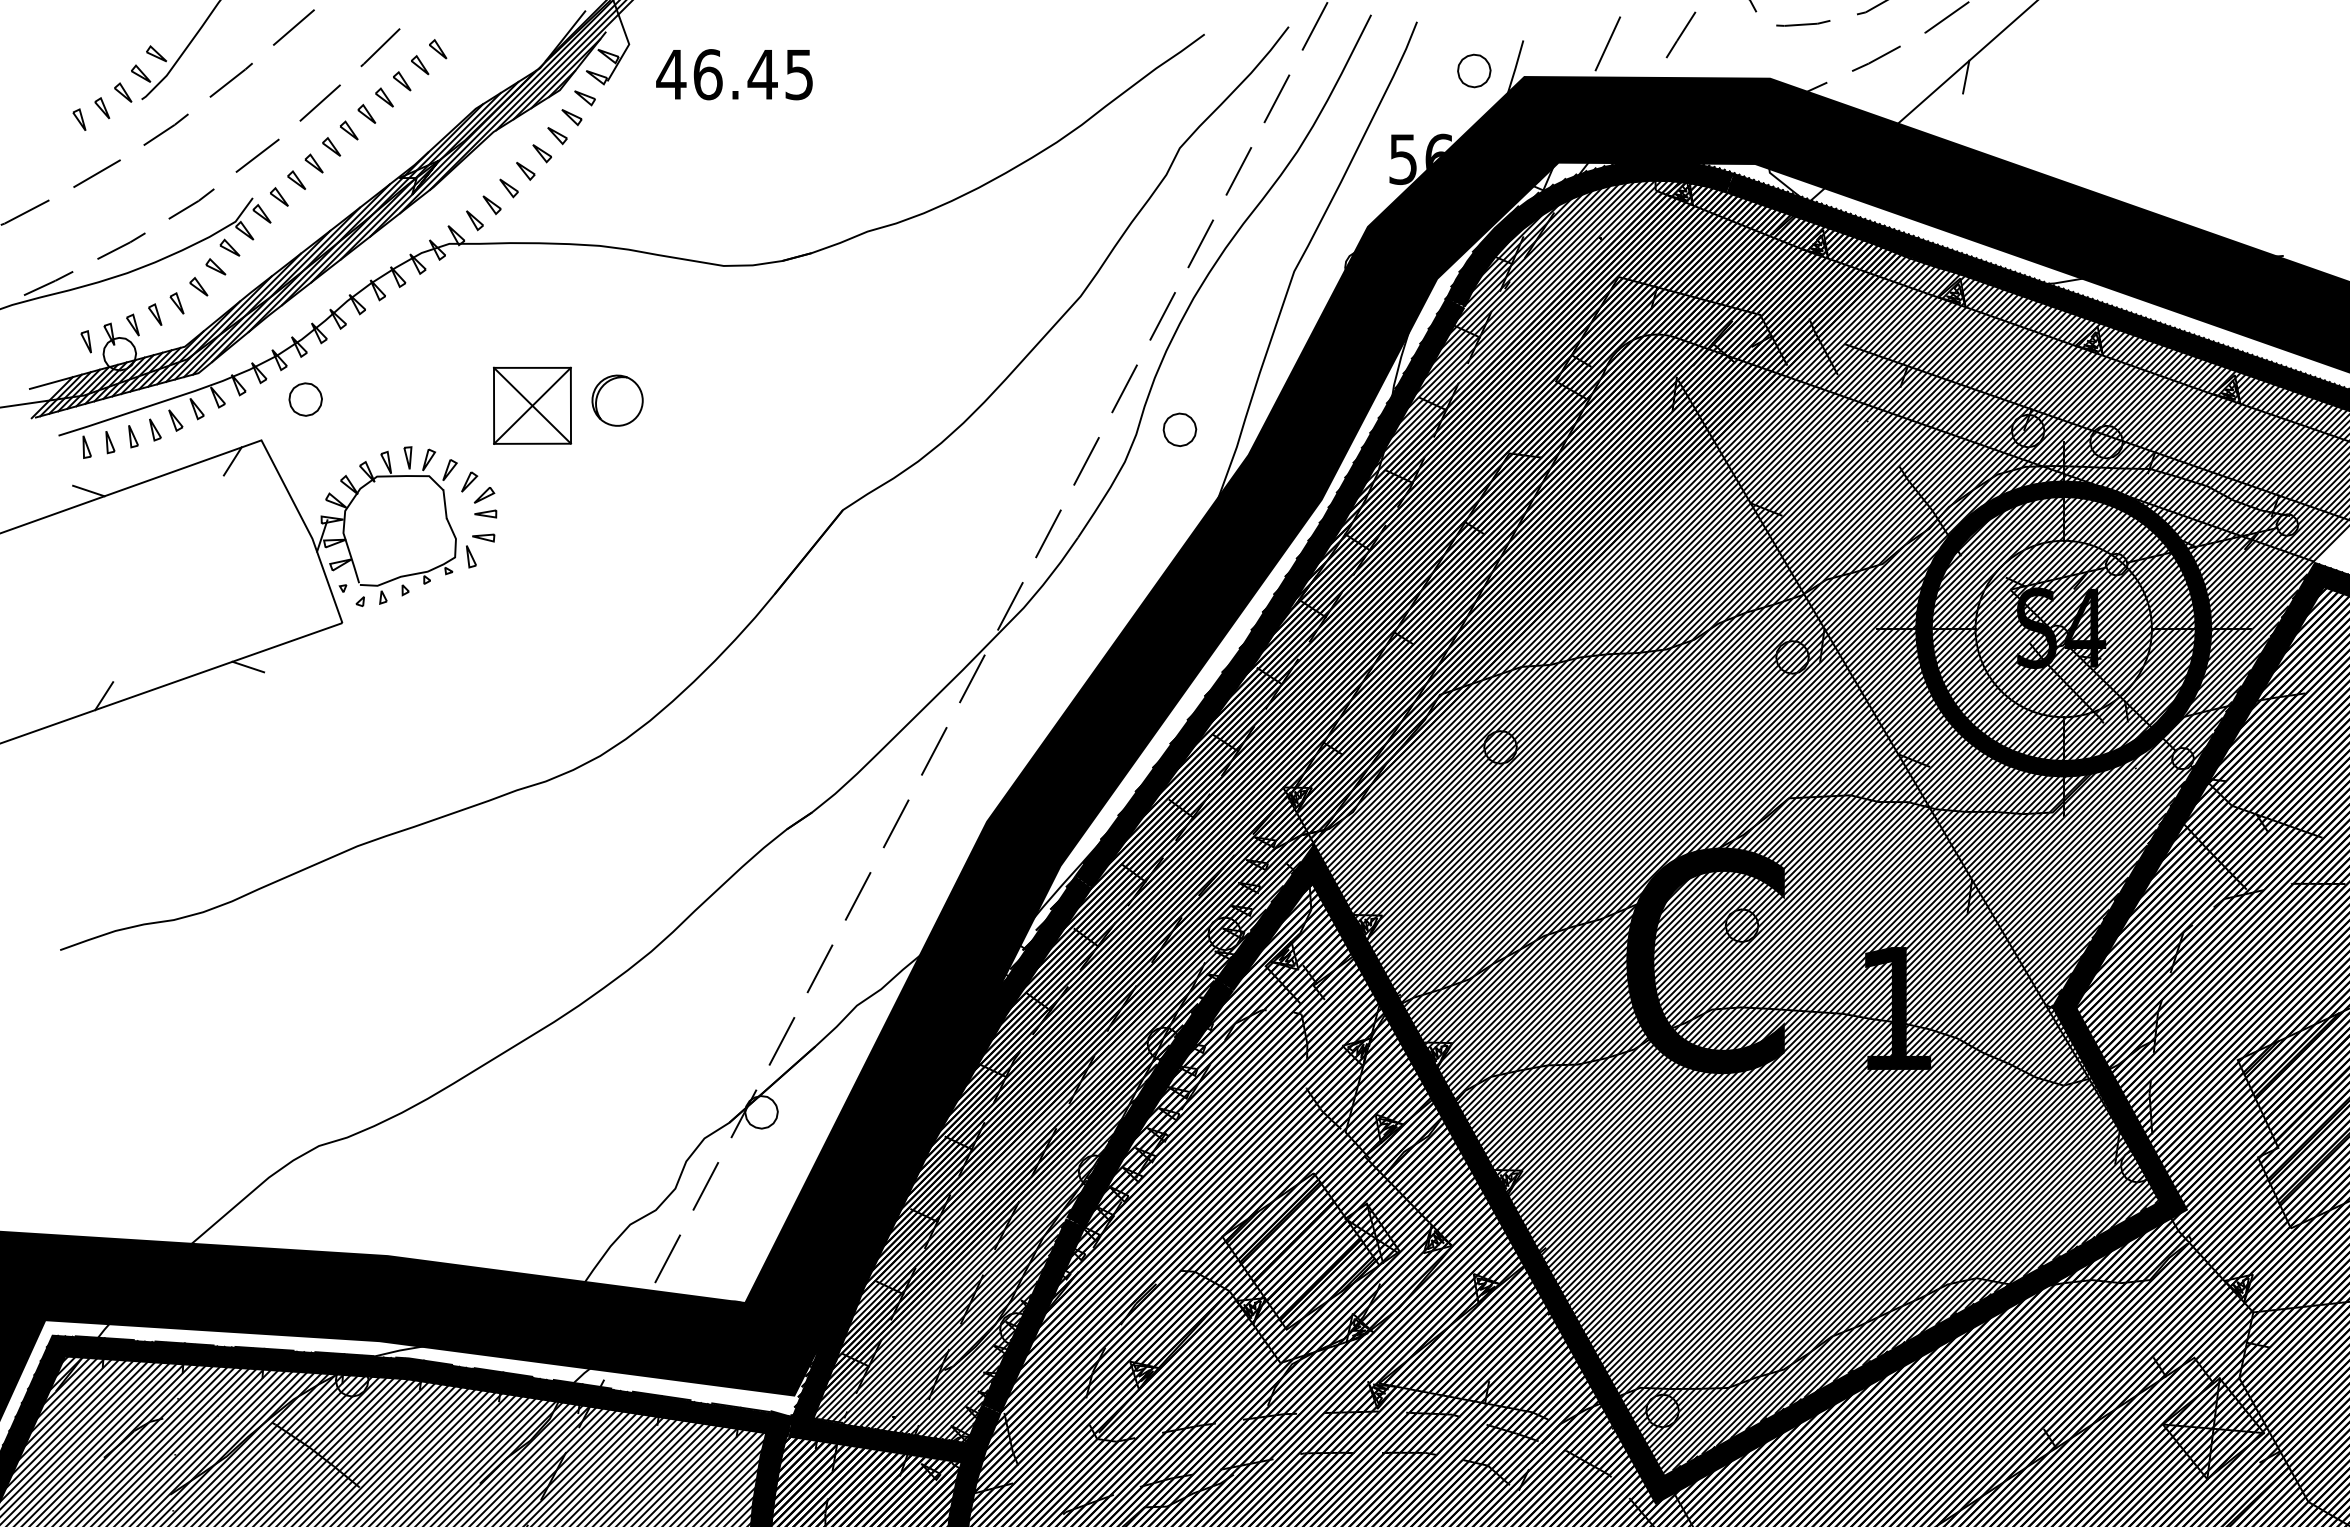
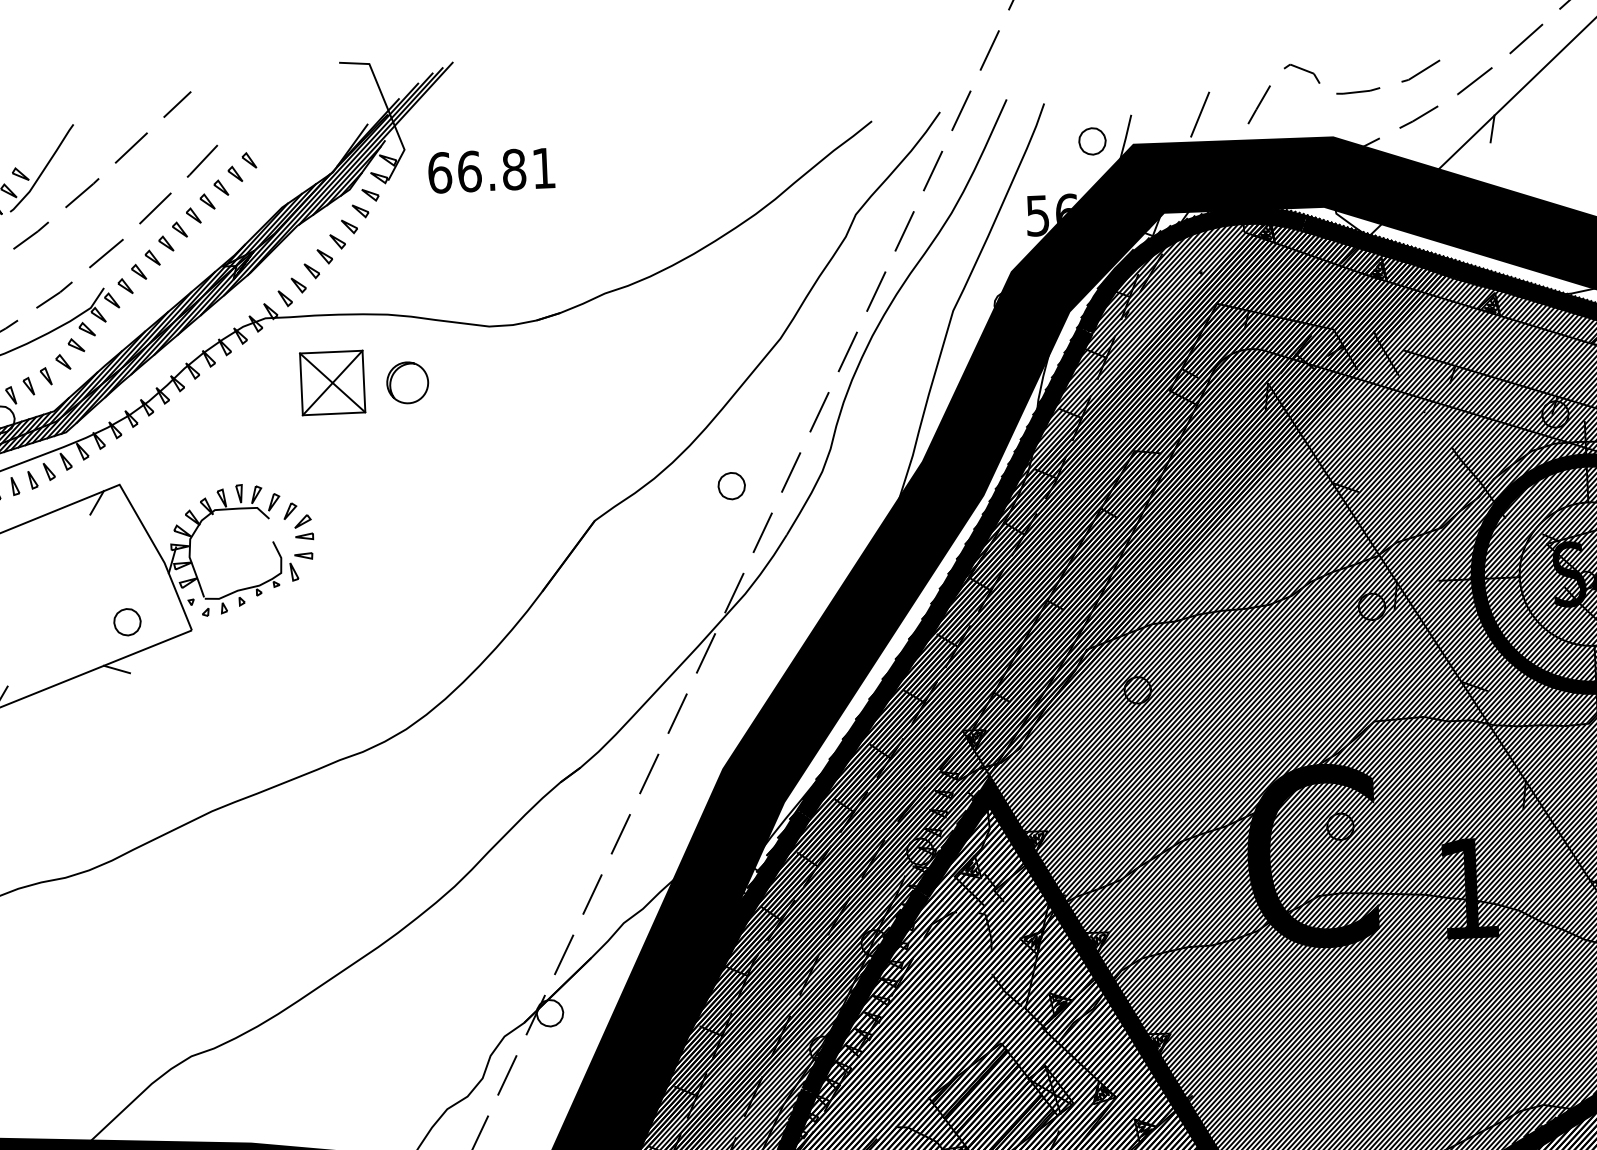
text: (734, 74) -> (491, 170), 46.45 -> 66.81
part: (305, 399) -> (127, 622), moved
part: (617, 400) -> (407, 382), moved
part: (532, 405) -> (332, 382), moved
part: (1179, 429) -> (731, 485), moved
line: (444, 504) -> (270, 530), removed

